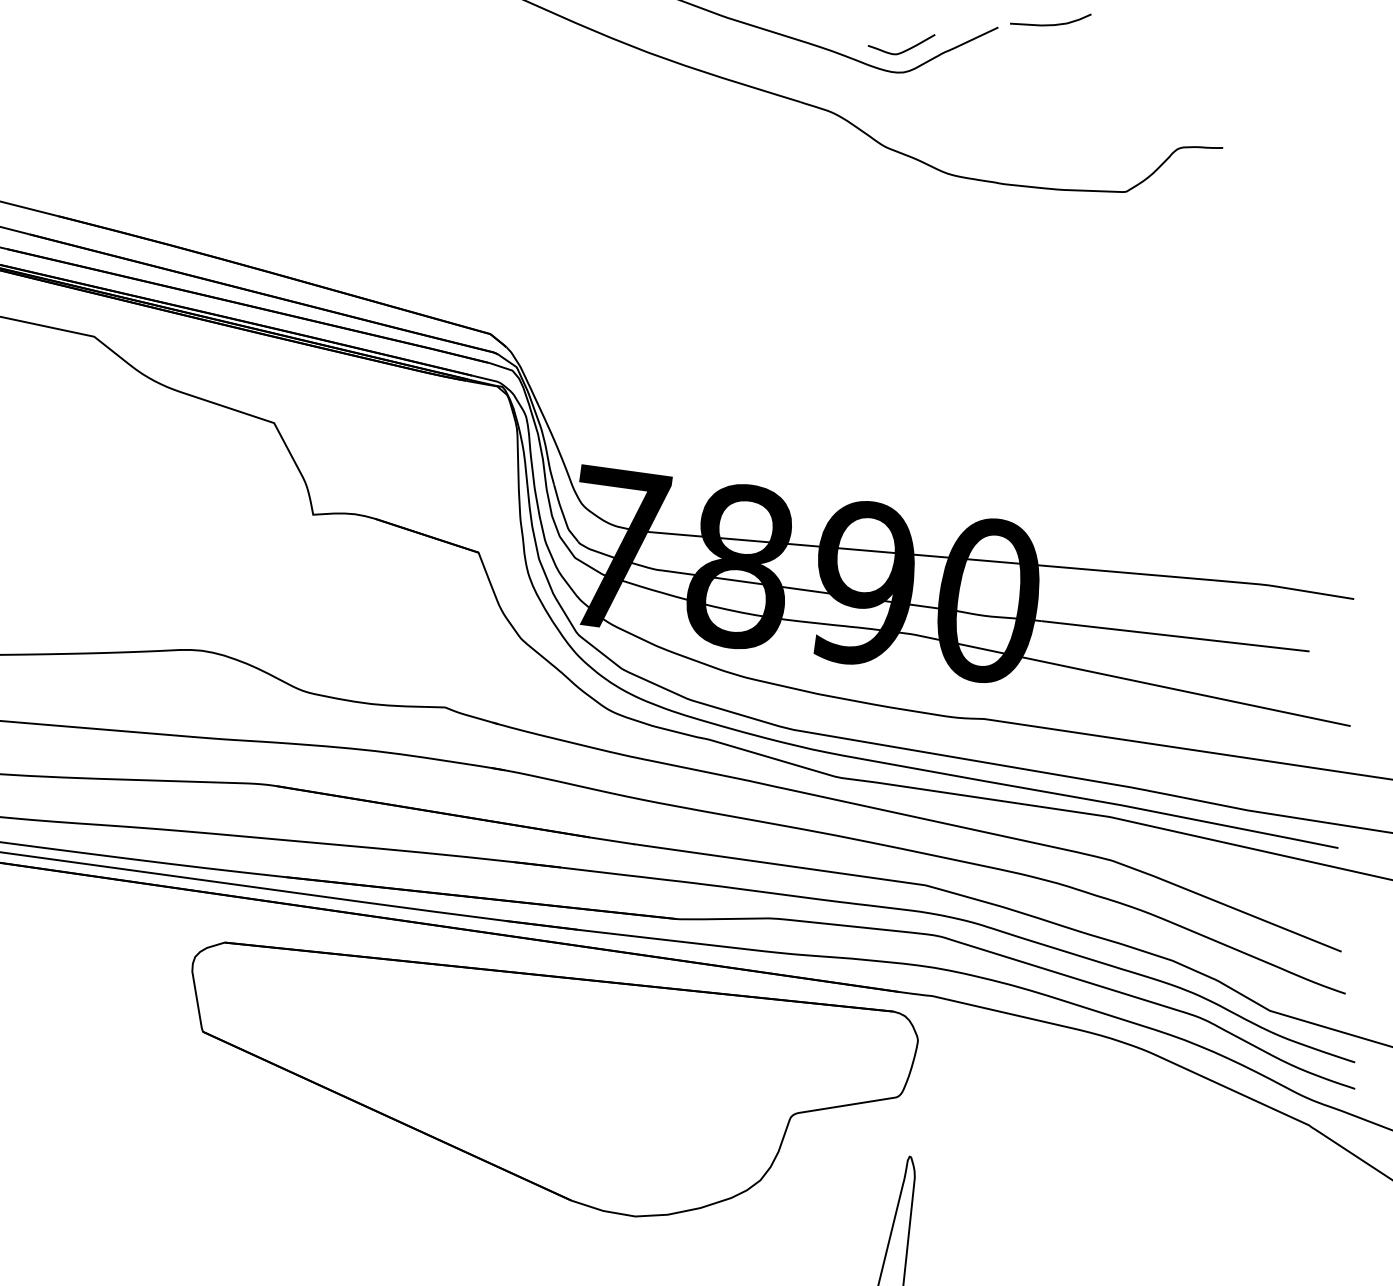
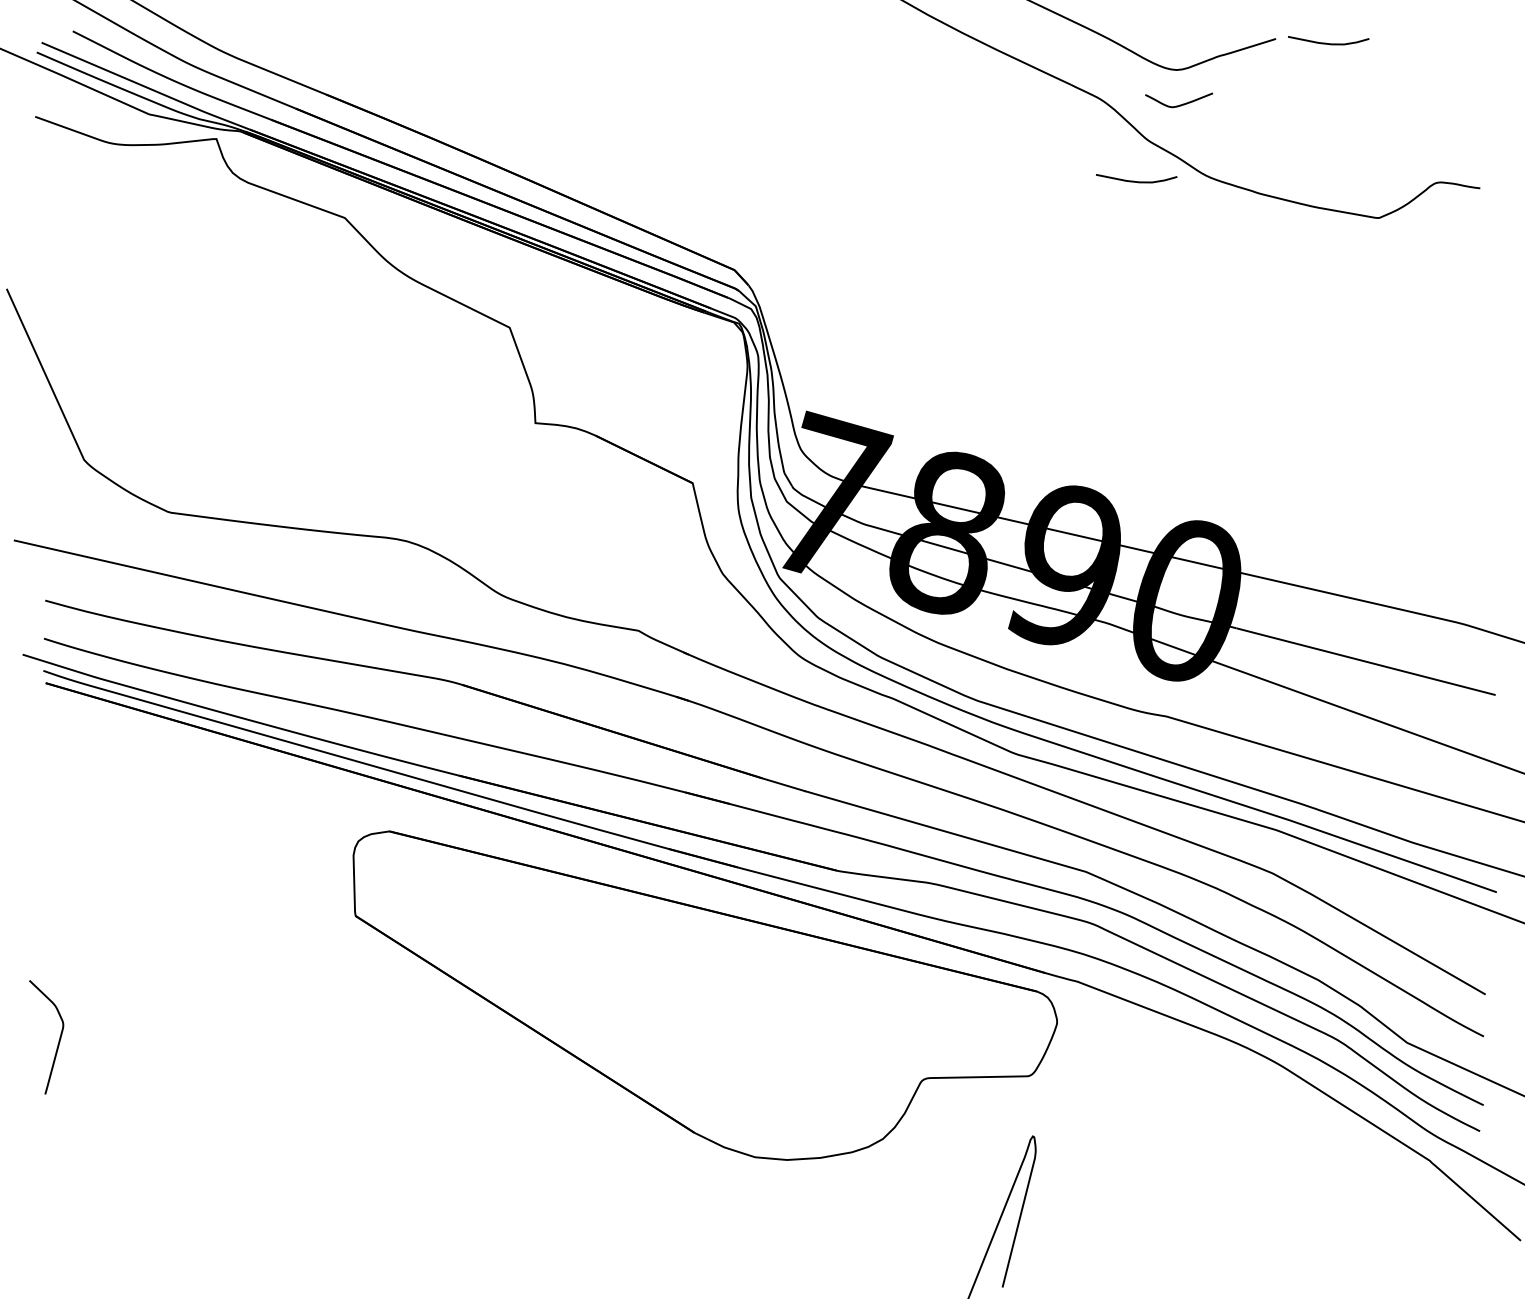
curve: (903, 50) -> (1179, 104), moved
curve: (876, 188) -> (1134, 180), added

